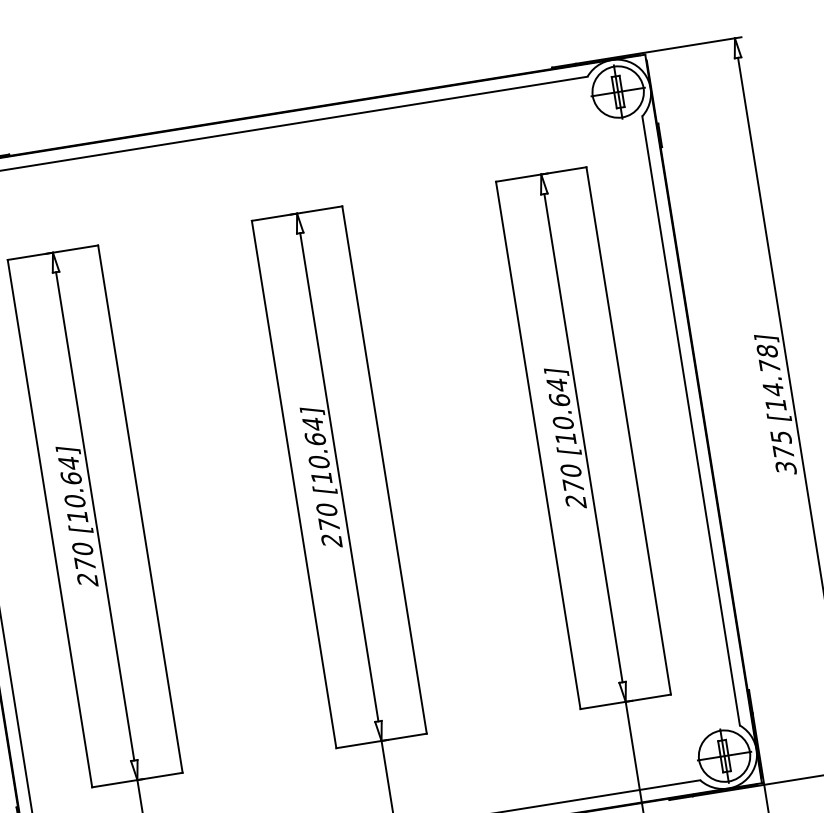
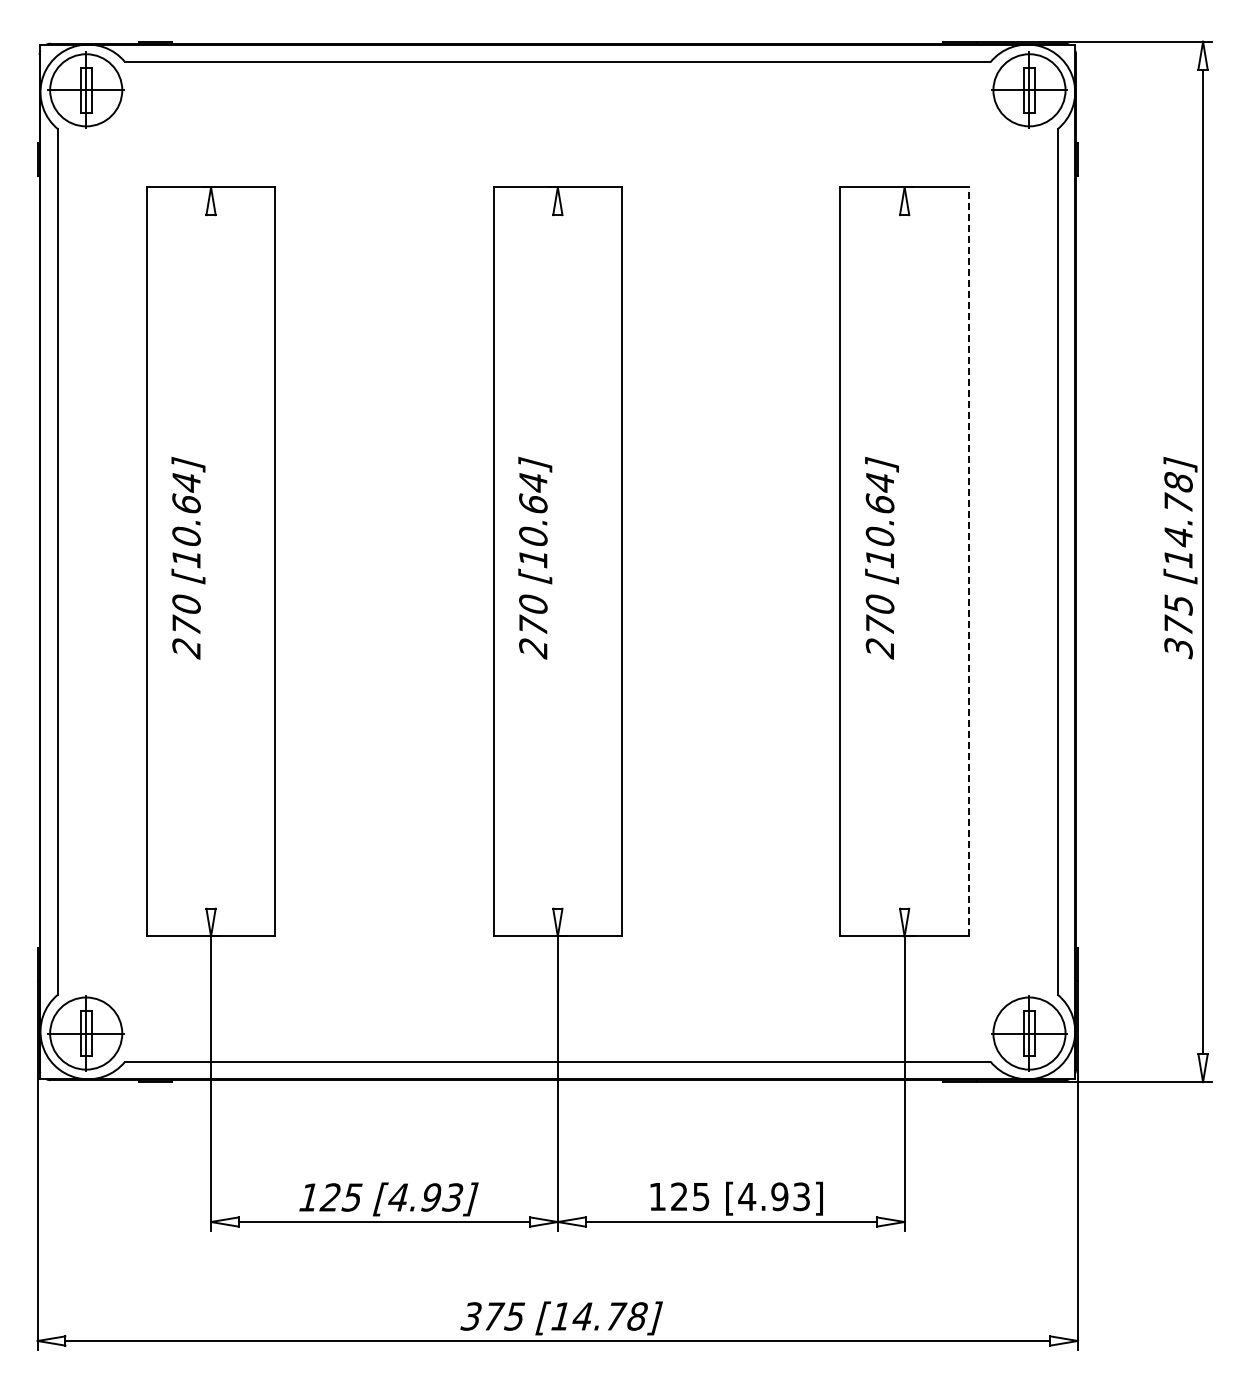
line: (628, 430) -> (968, 561), solid -> dashed
line: (583, 437) -> (904, 561), removed
line: (339, 477) -> (557, 561), removed
line: (95, 516) -> (211, 561), removed

